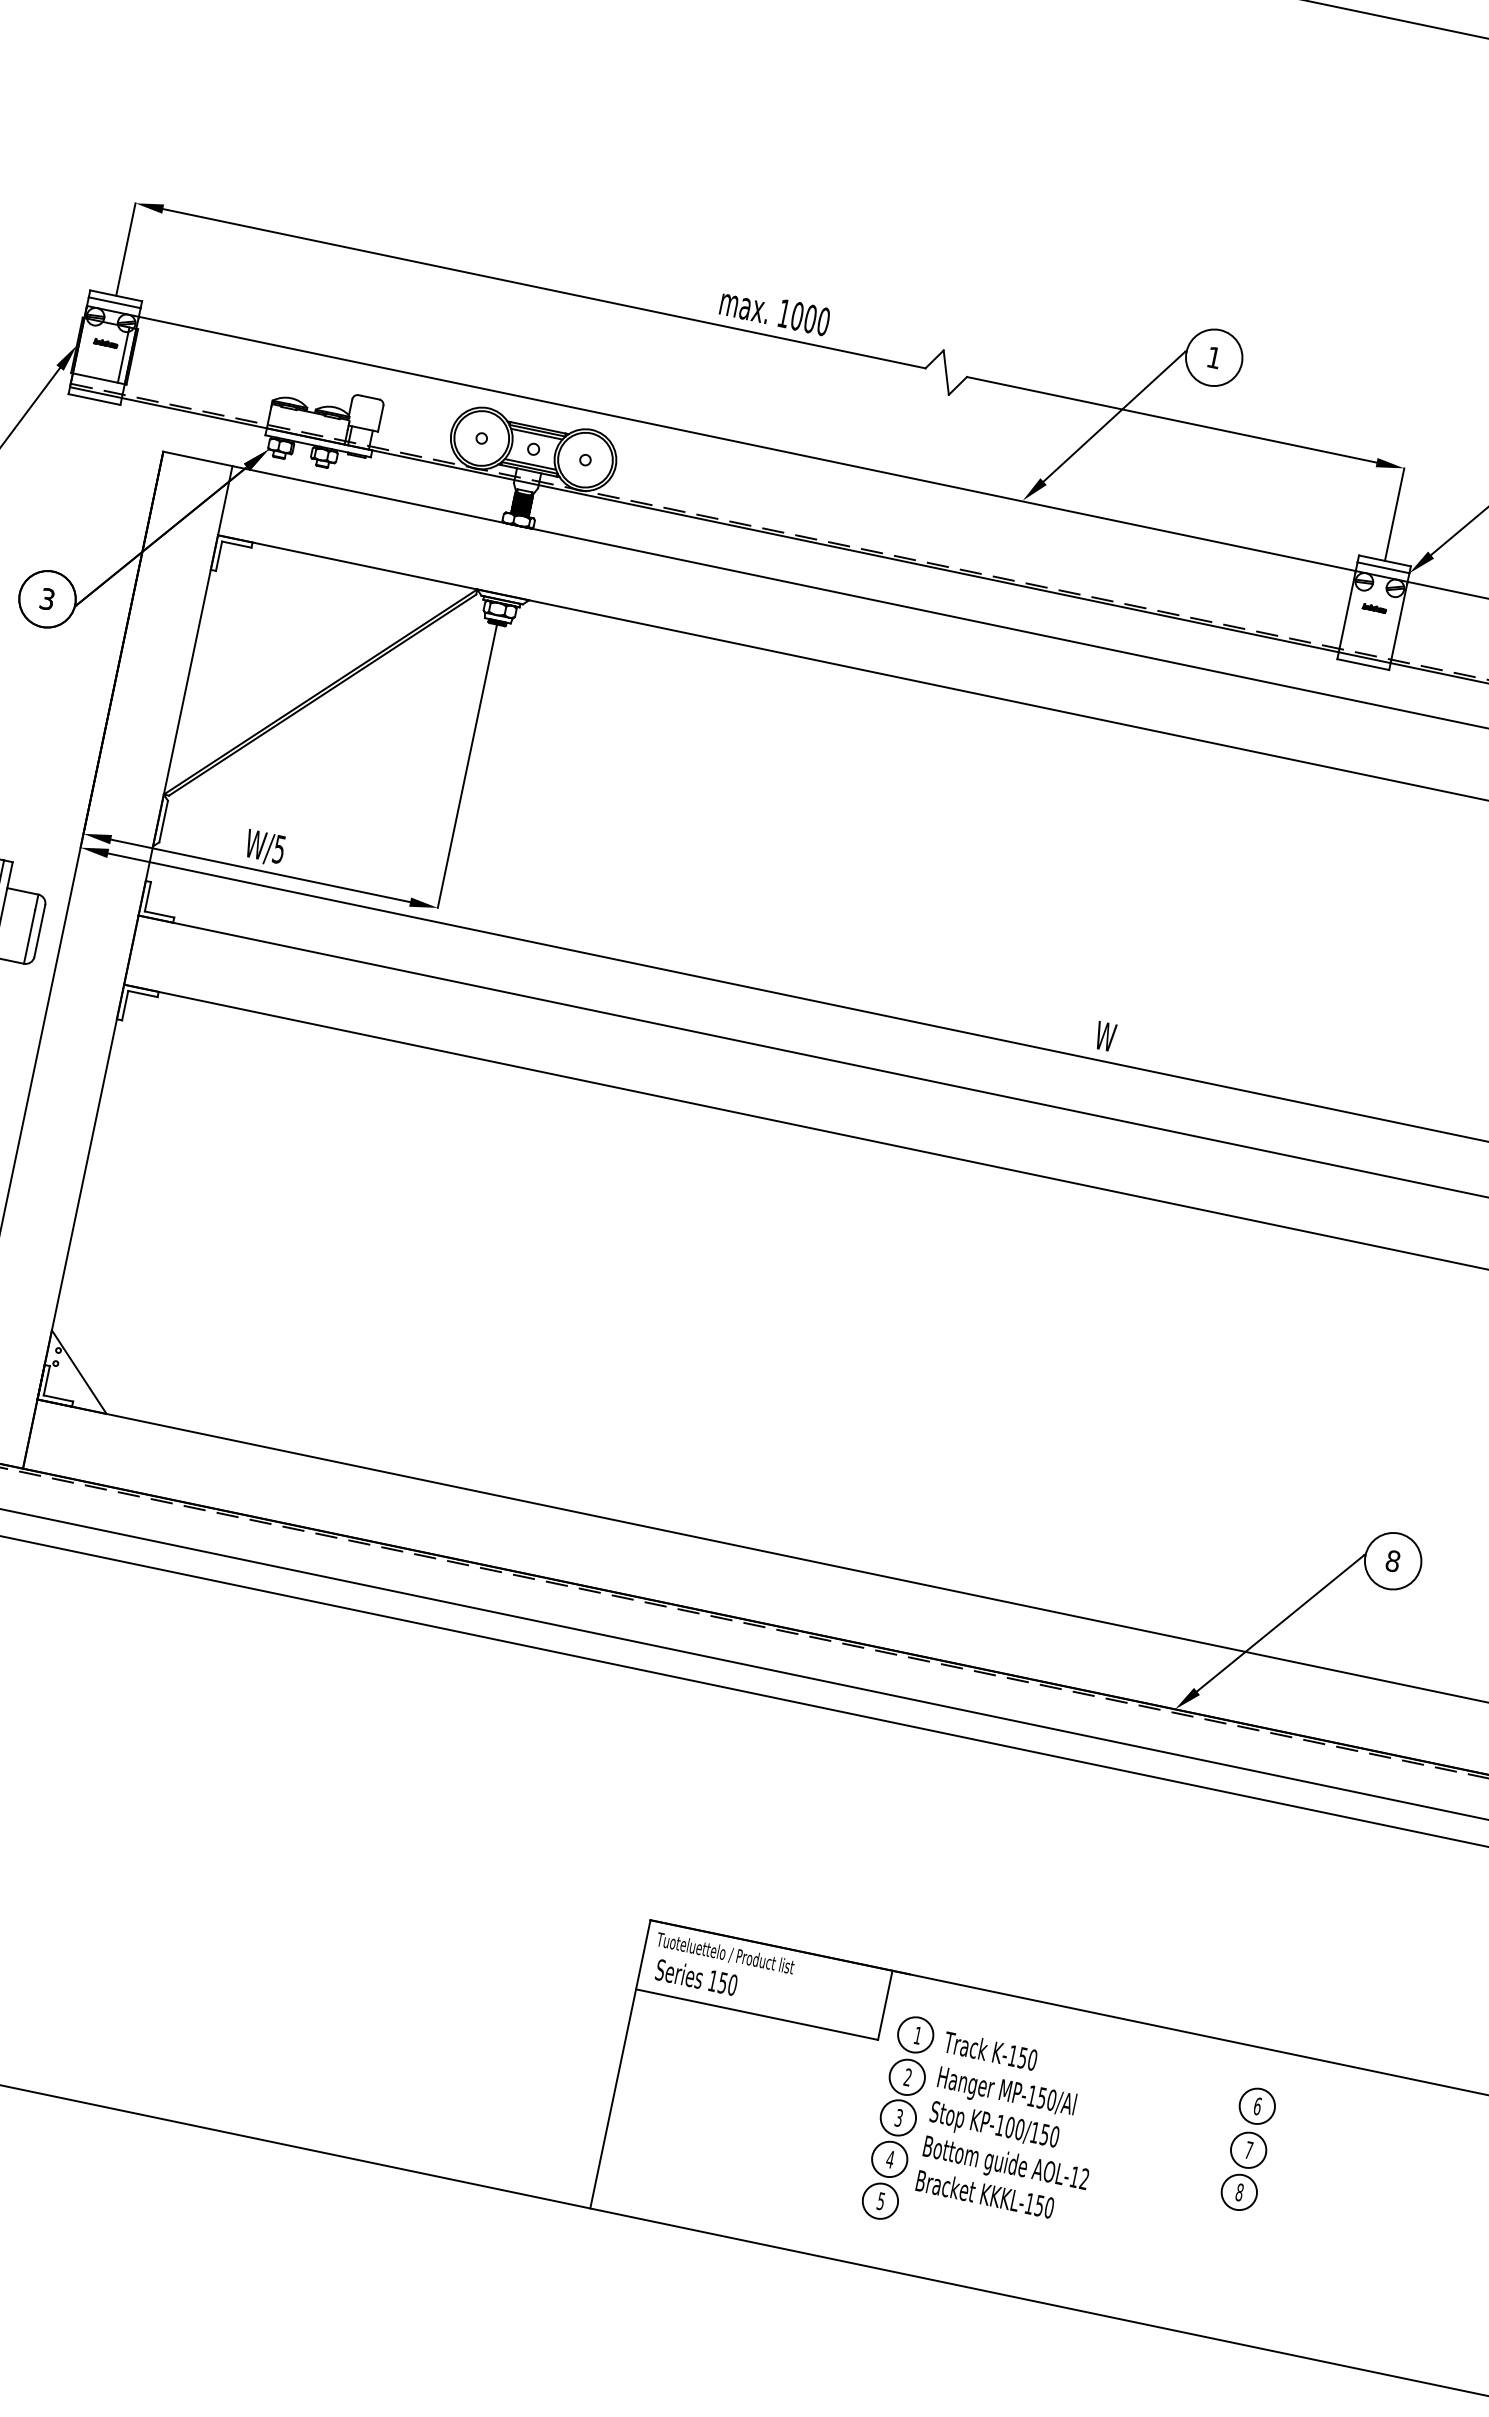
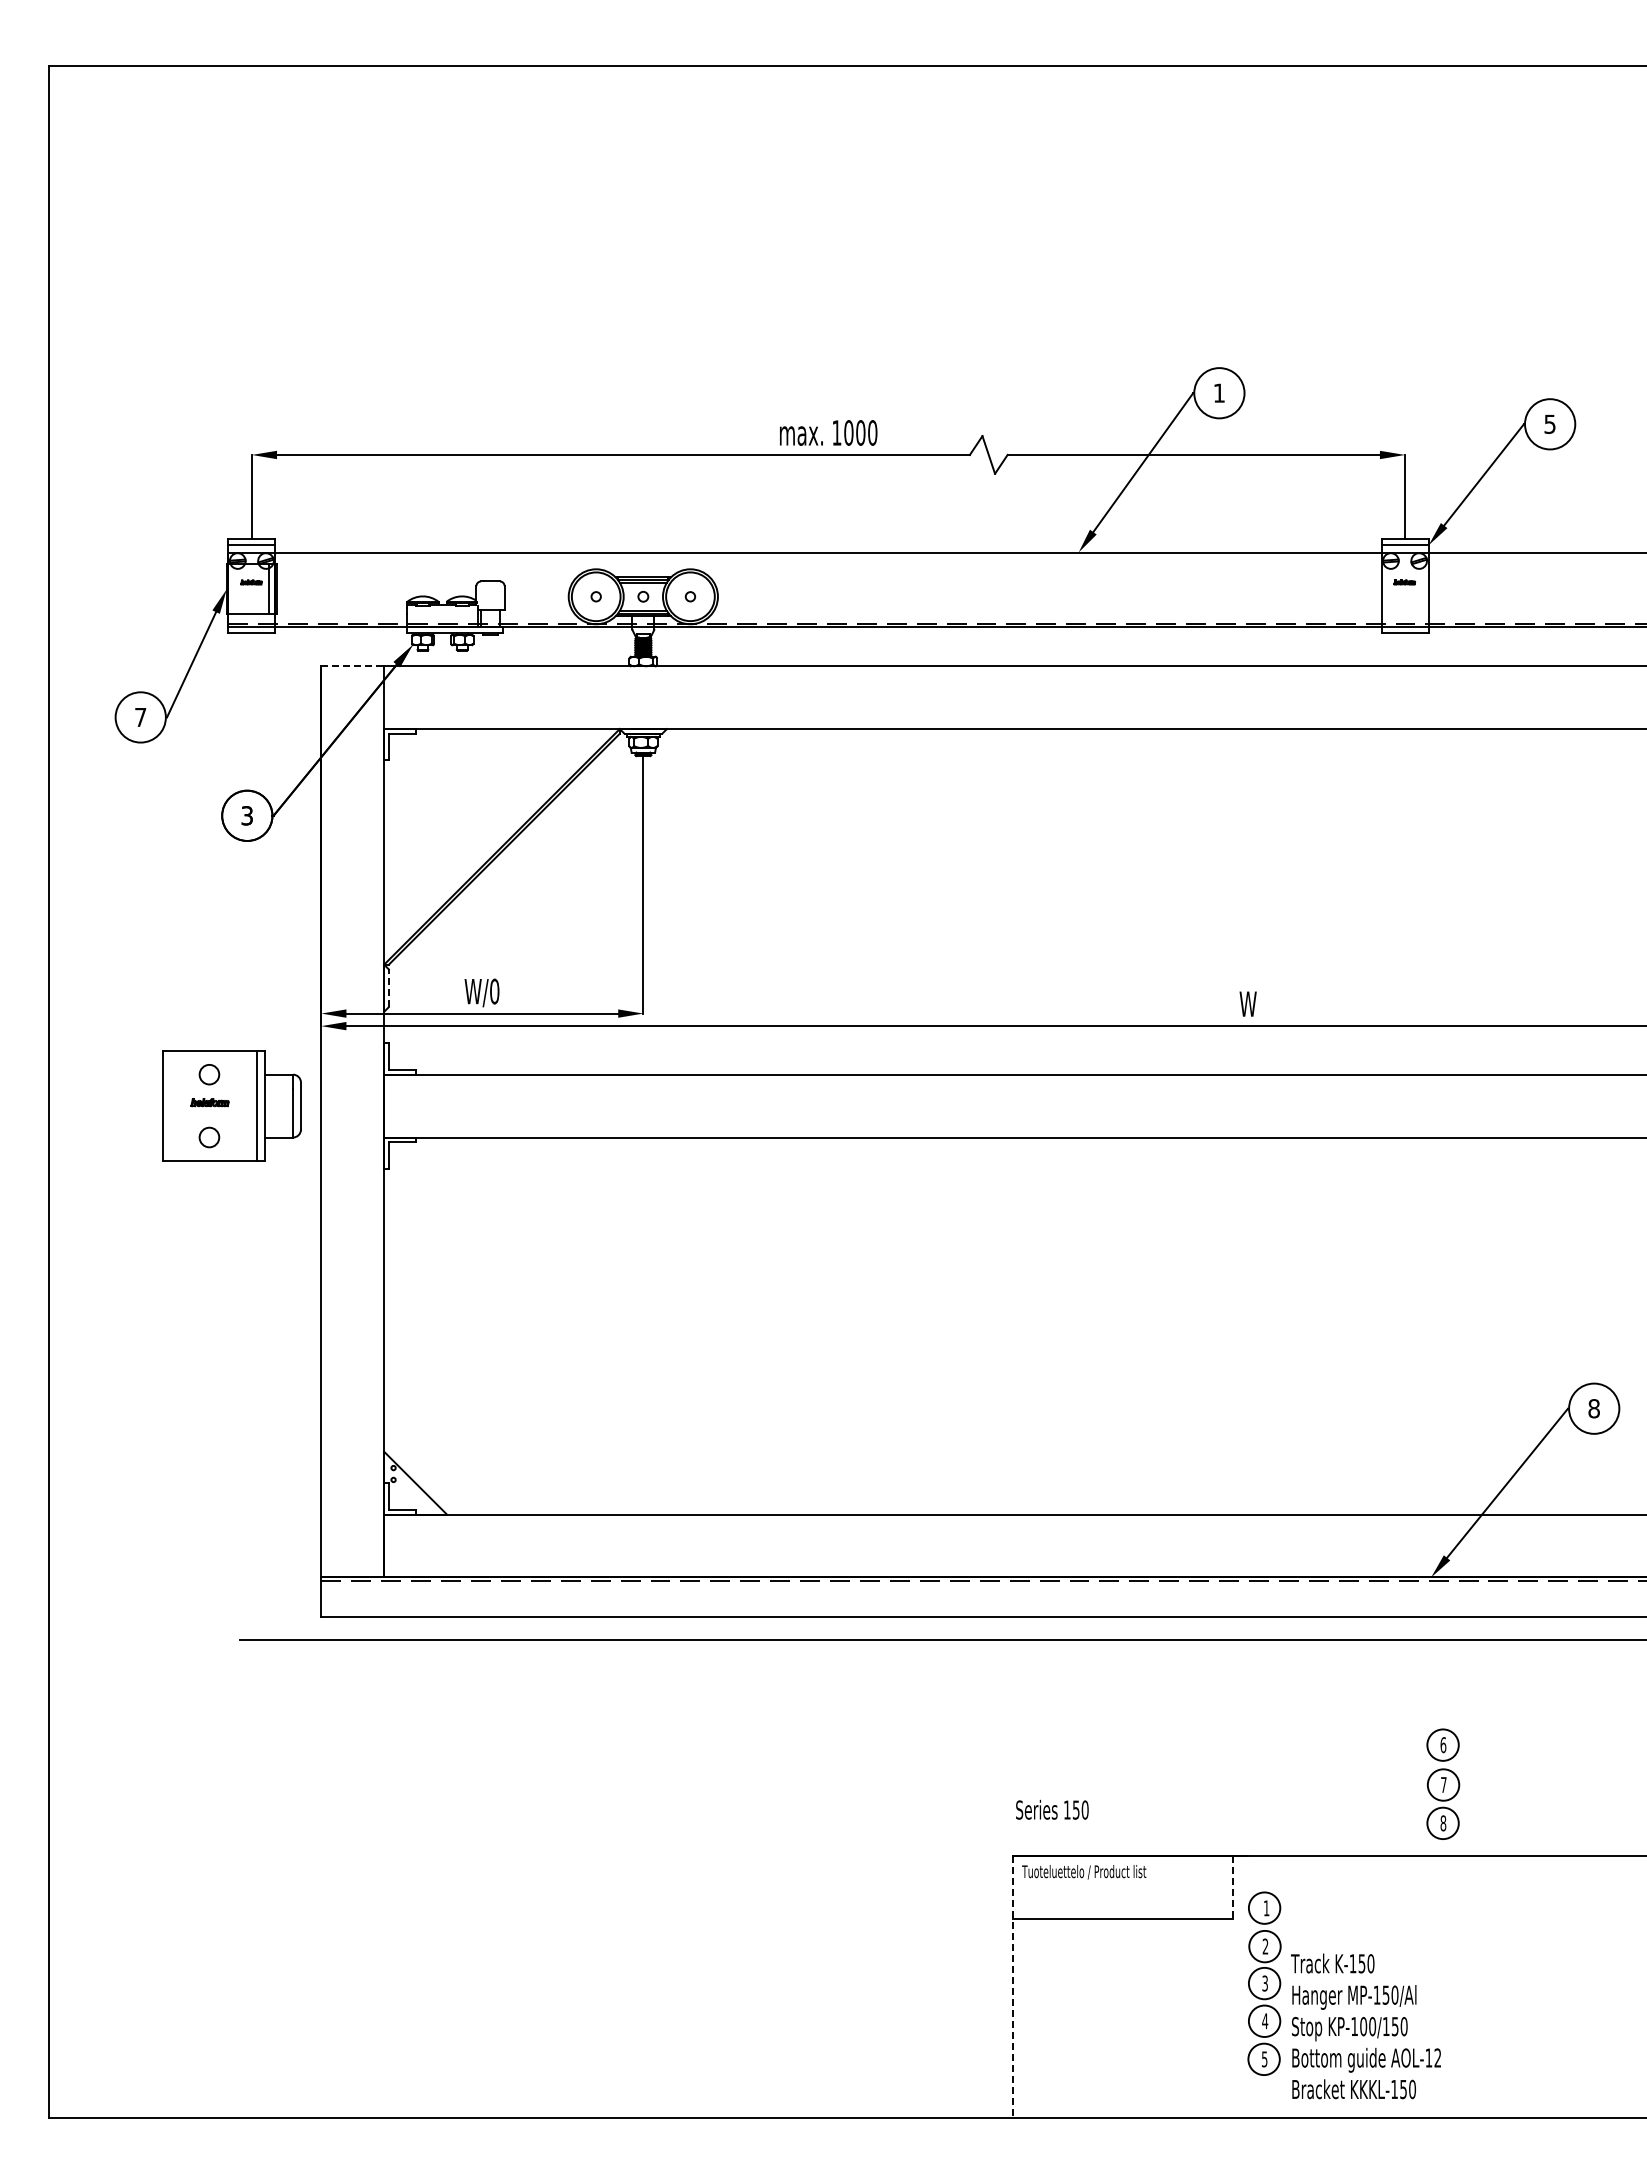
line: (198, 459) -> (353, 666), solid -> dashed
line: (163, 821) -> (388, 988), solid -> dashed
text: (279, 849) -> (494, 991), W/5 -> W/0
text: (696, 1977) -> (1052, 1809), moved
line: (884, 2005) -> (1232, 1888), solid -> dashed
line: (620, 2064) -> (1012, 1987), solid -> dashed
text: (1012, 2127) -> (1365, 2026), moved
part: (1248, 2148) -> (1443, 1783), moved

